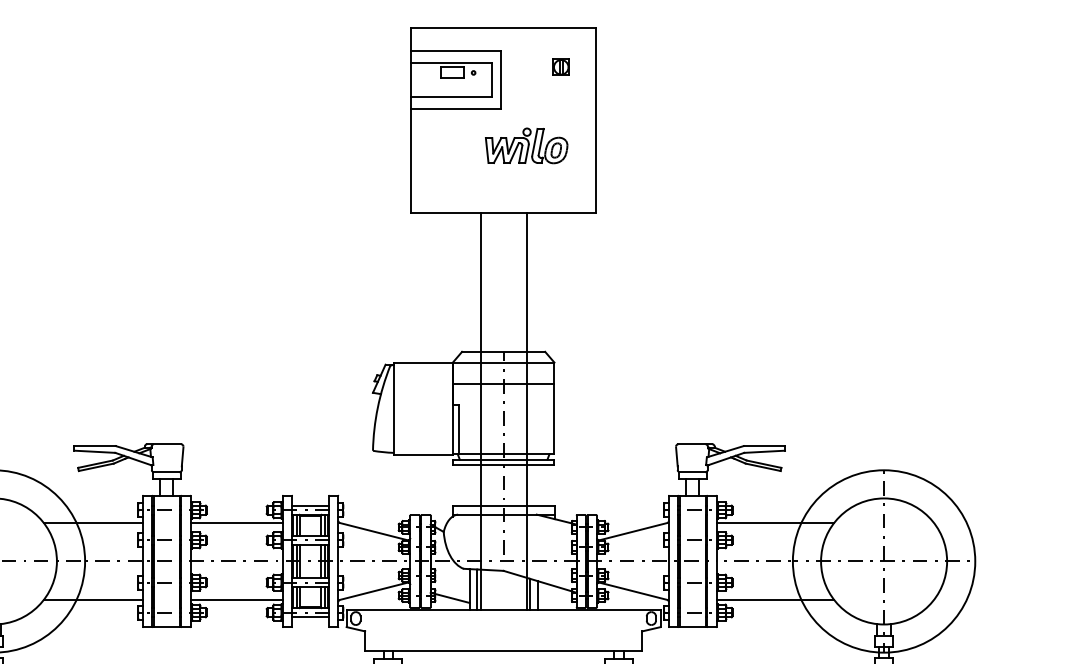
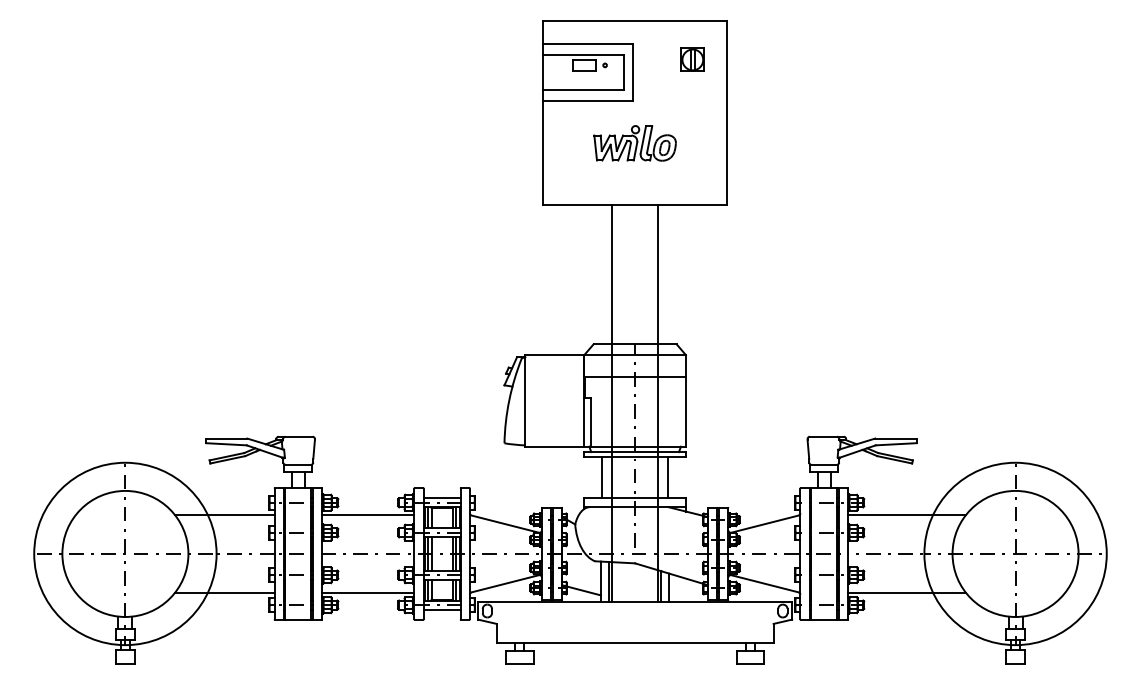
part: (561, 67) -> (692, 59), size x1.43
part: (526, 146) -> (634, 143), moved
line: (471, 485) -> (602, 477), added
line: (537, 485) -> (668, 477), added

